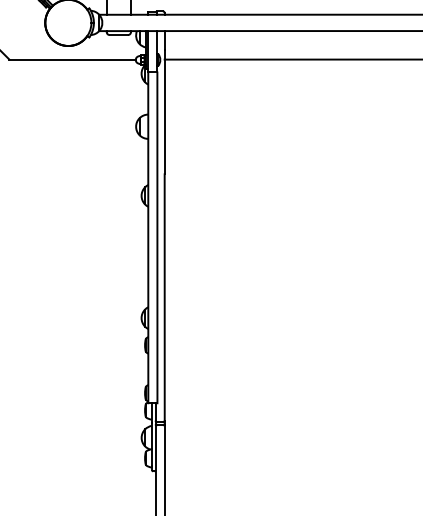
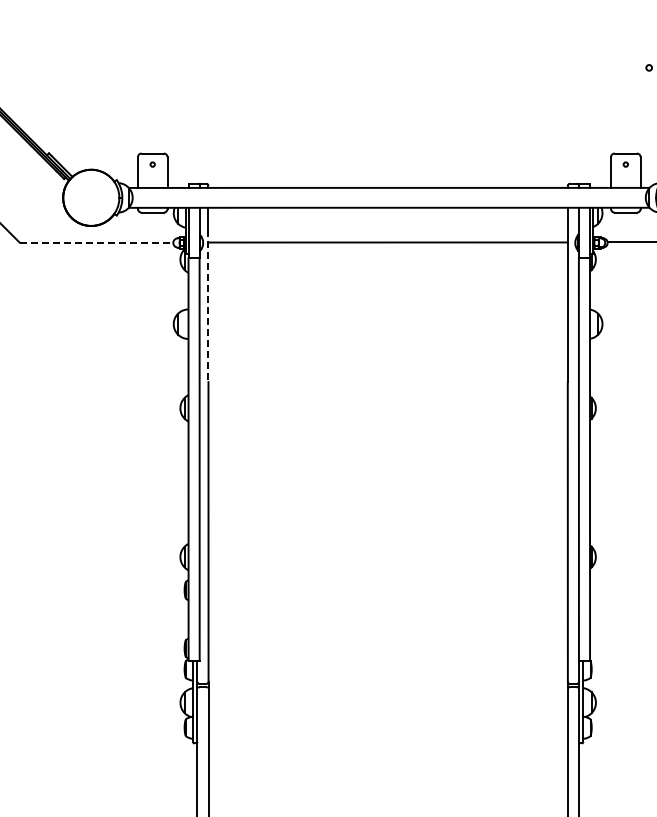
line: (72, 59) -> (96, 242), solid -> dashed
line: (164, 112) -> (208, 306), solid -> dashed

